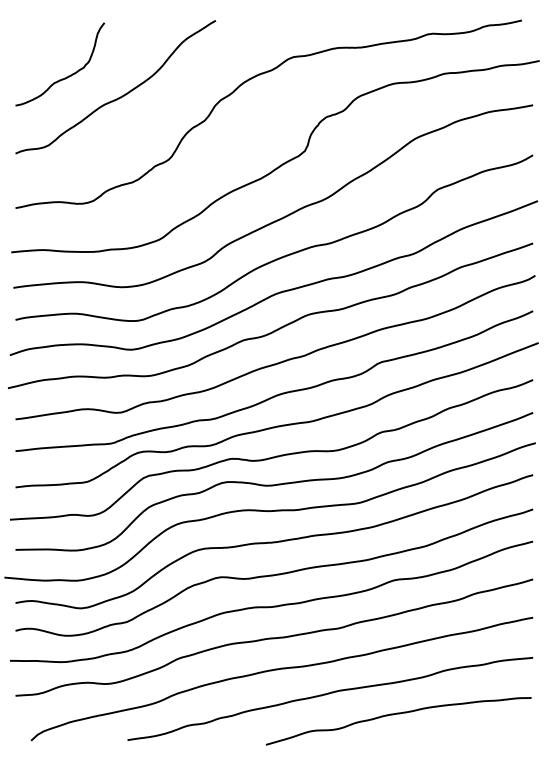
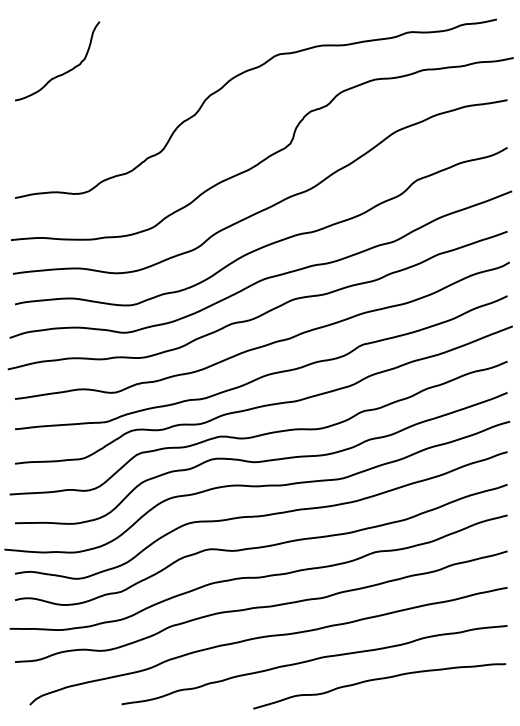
curve: (122, 95) -> (116, 90), removed

